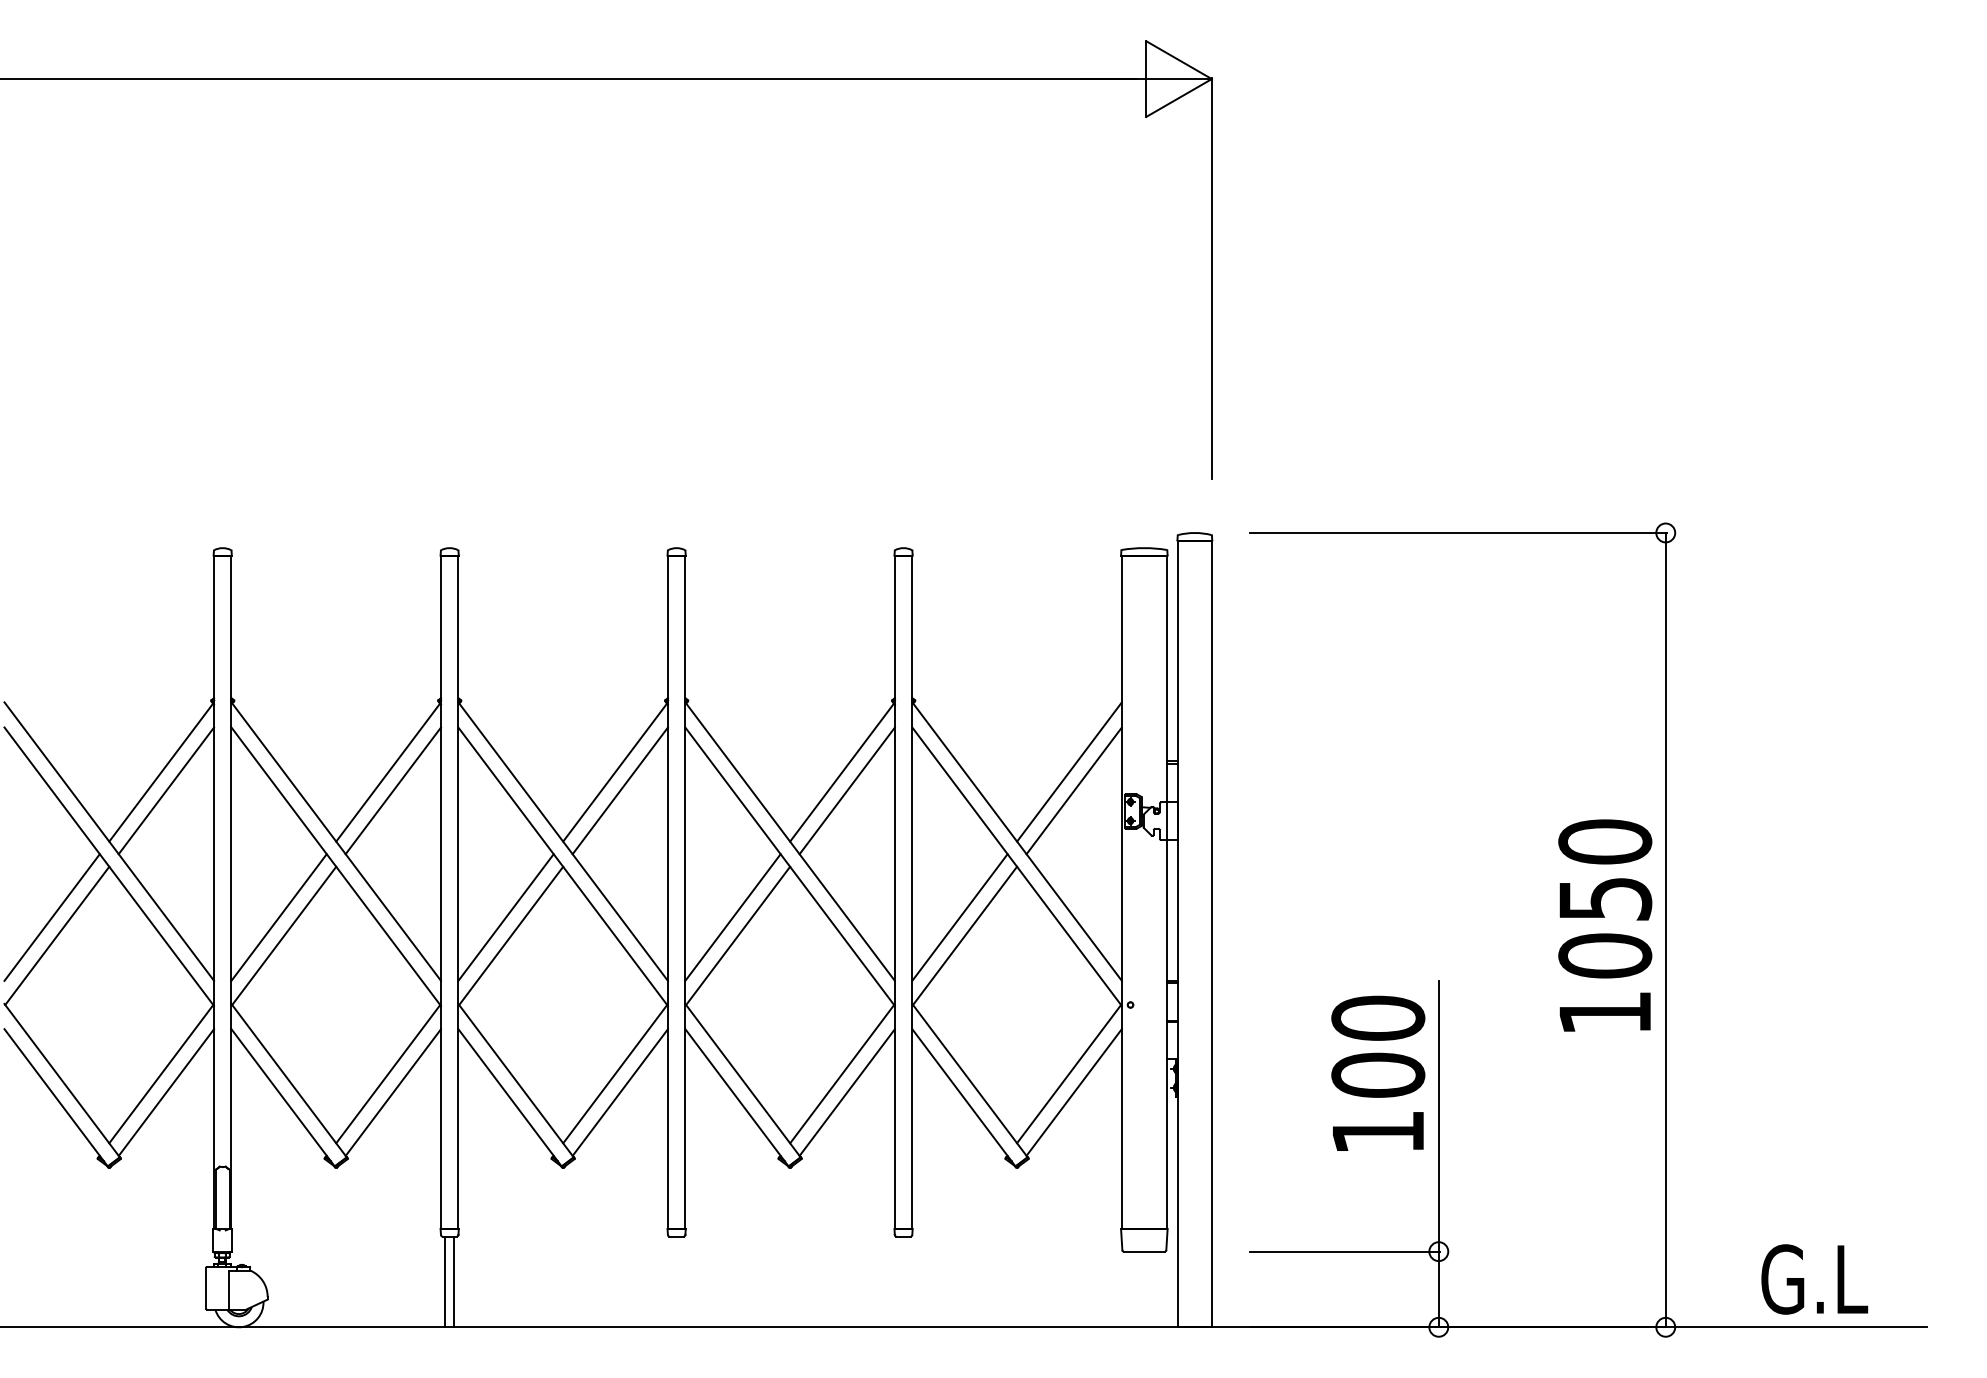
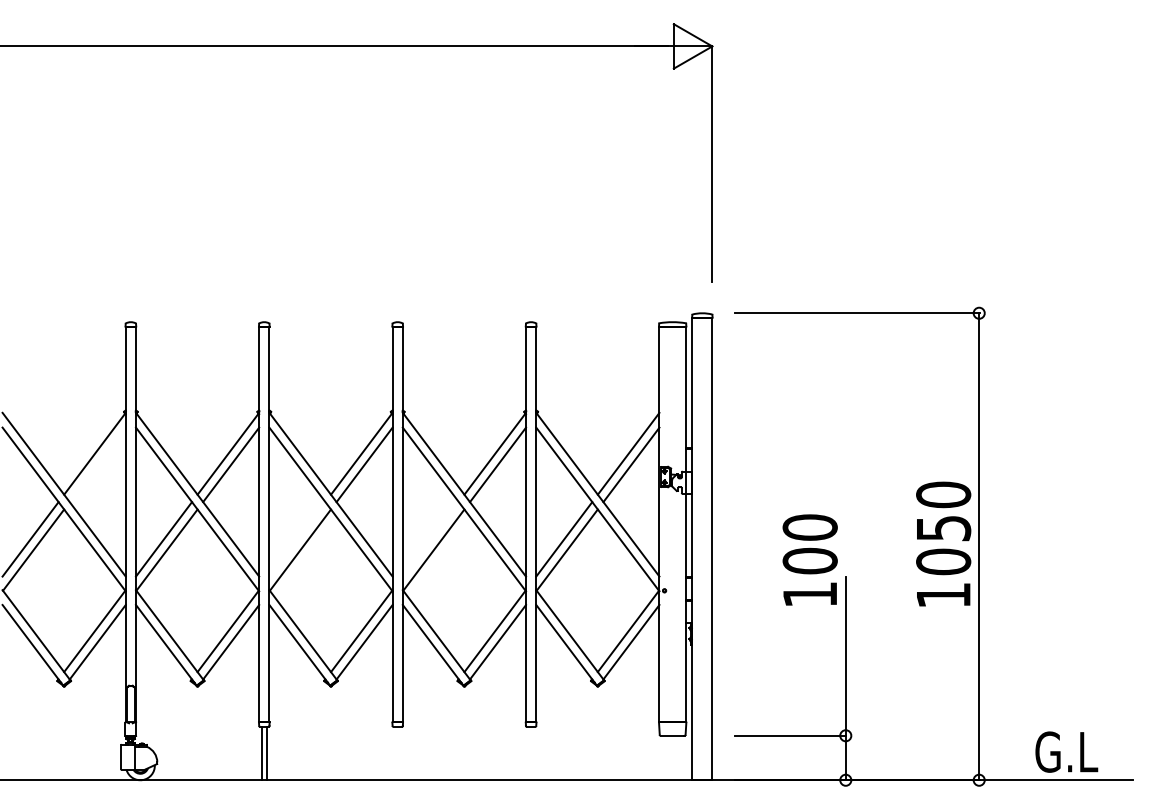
line: (165, 790) -> (97, 464), removed
line: (506, 917) -> (297, 539), removed
line: (732, 917) -> (430, 539), removed
text: (1377, 1072) -> (809, 559), moved

